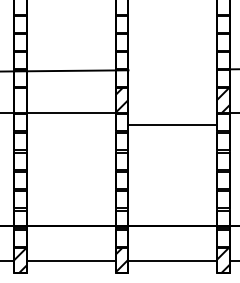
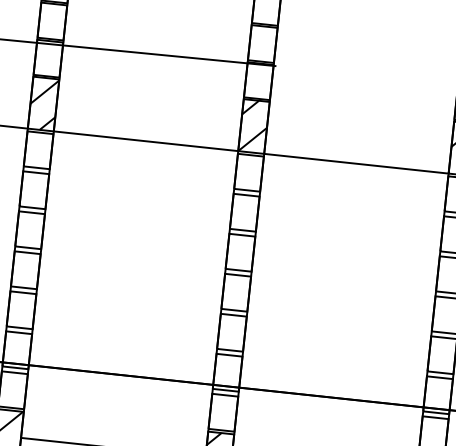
hatch: (19, 100) -> (41, 104), added
line: (172, 124) -> (356, 163), moved

